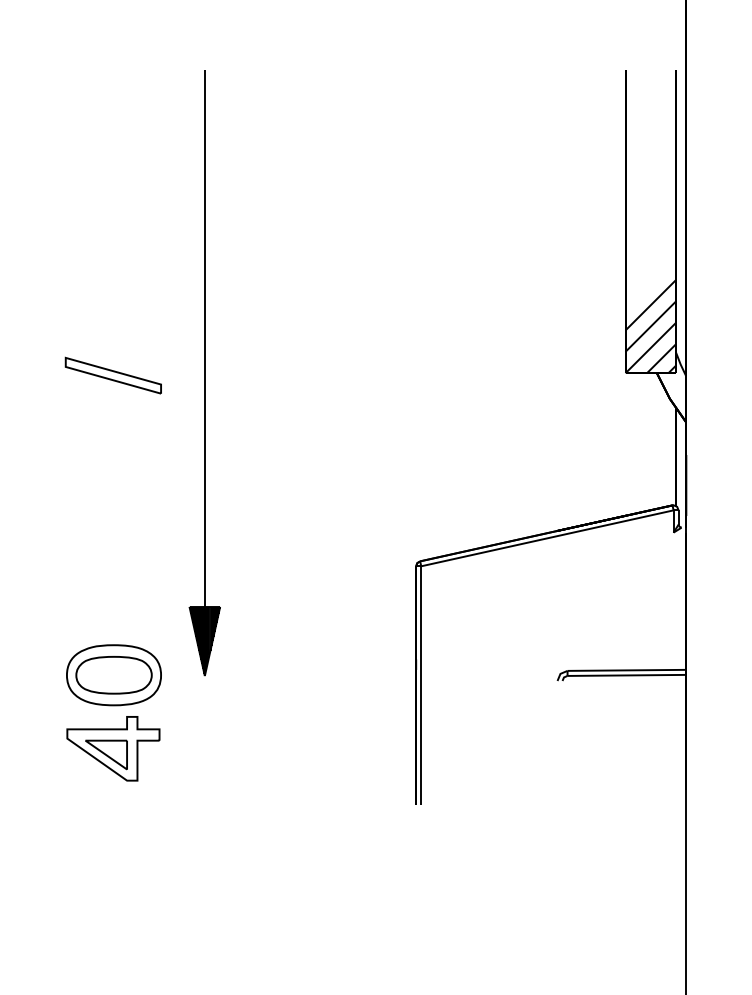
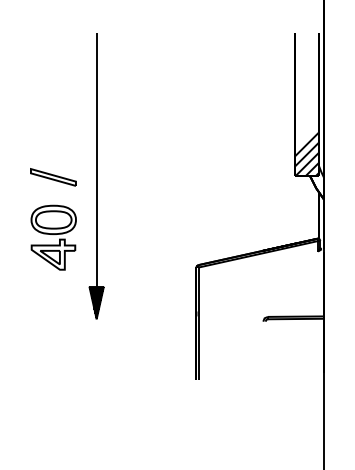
part: (113, 712) -> (53, 237), moved

